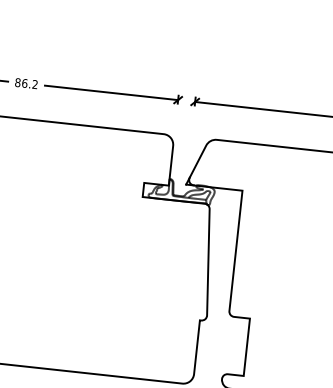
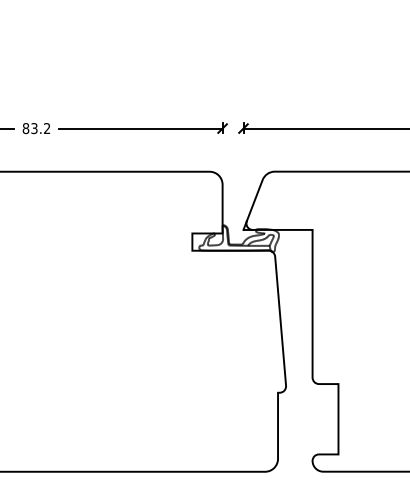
text: (24, 83) -> (34, 128), 86.2 -> 83.2

